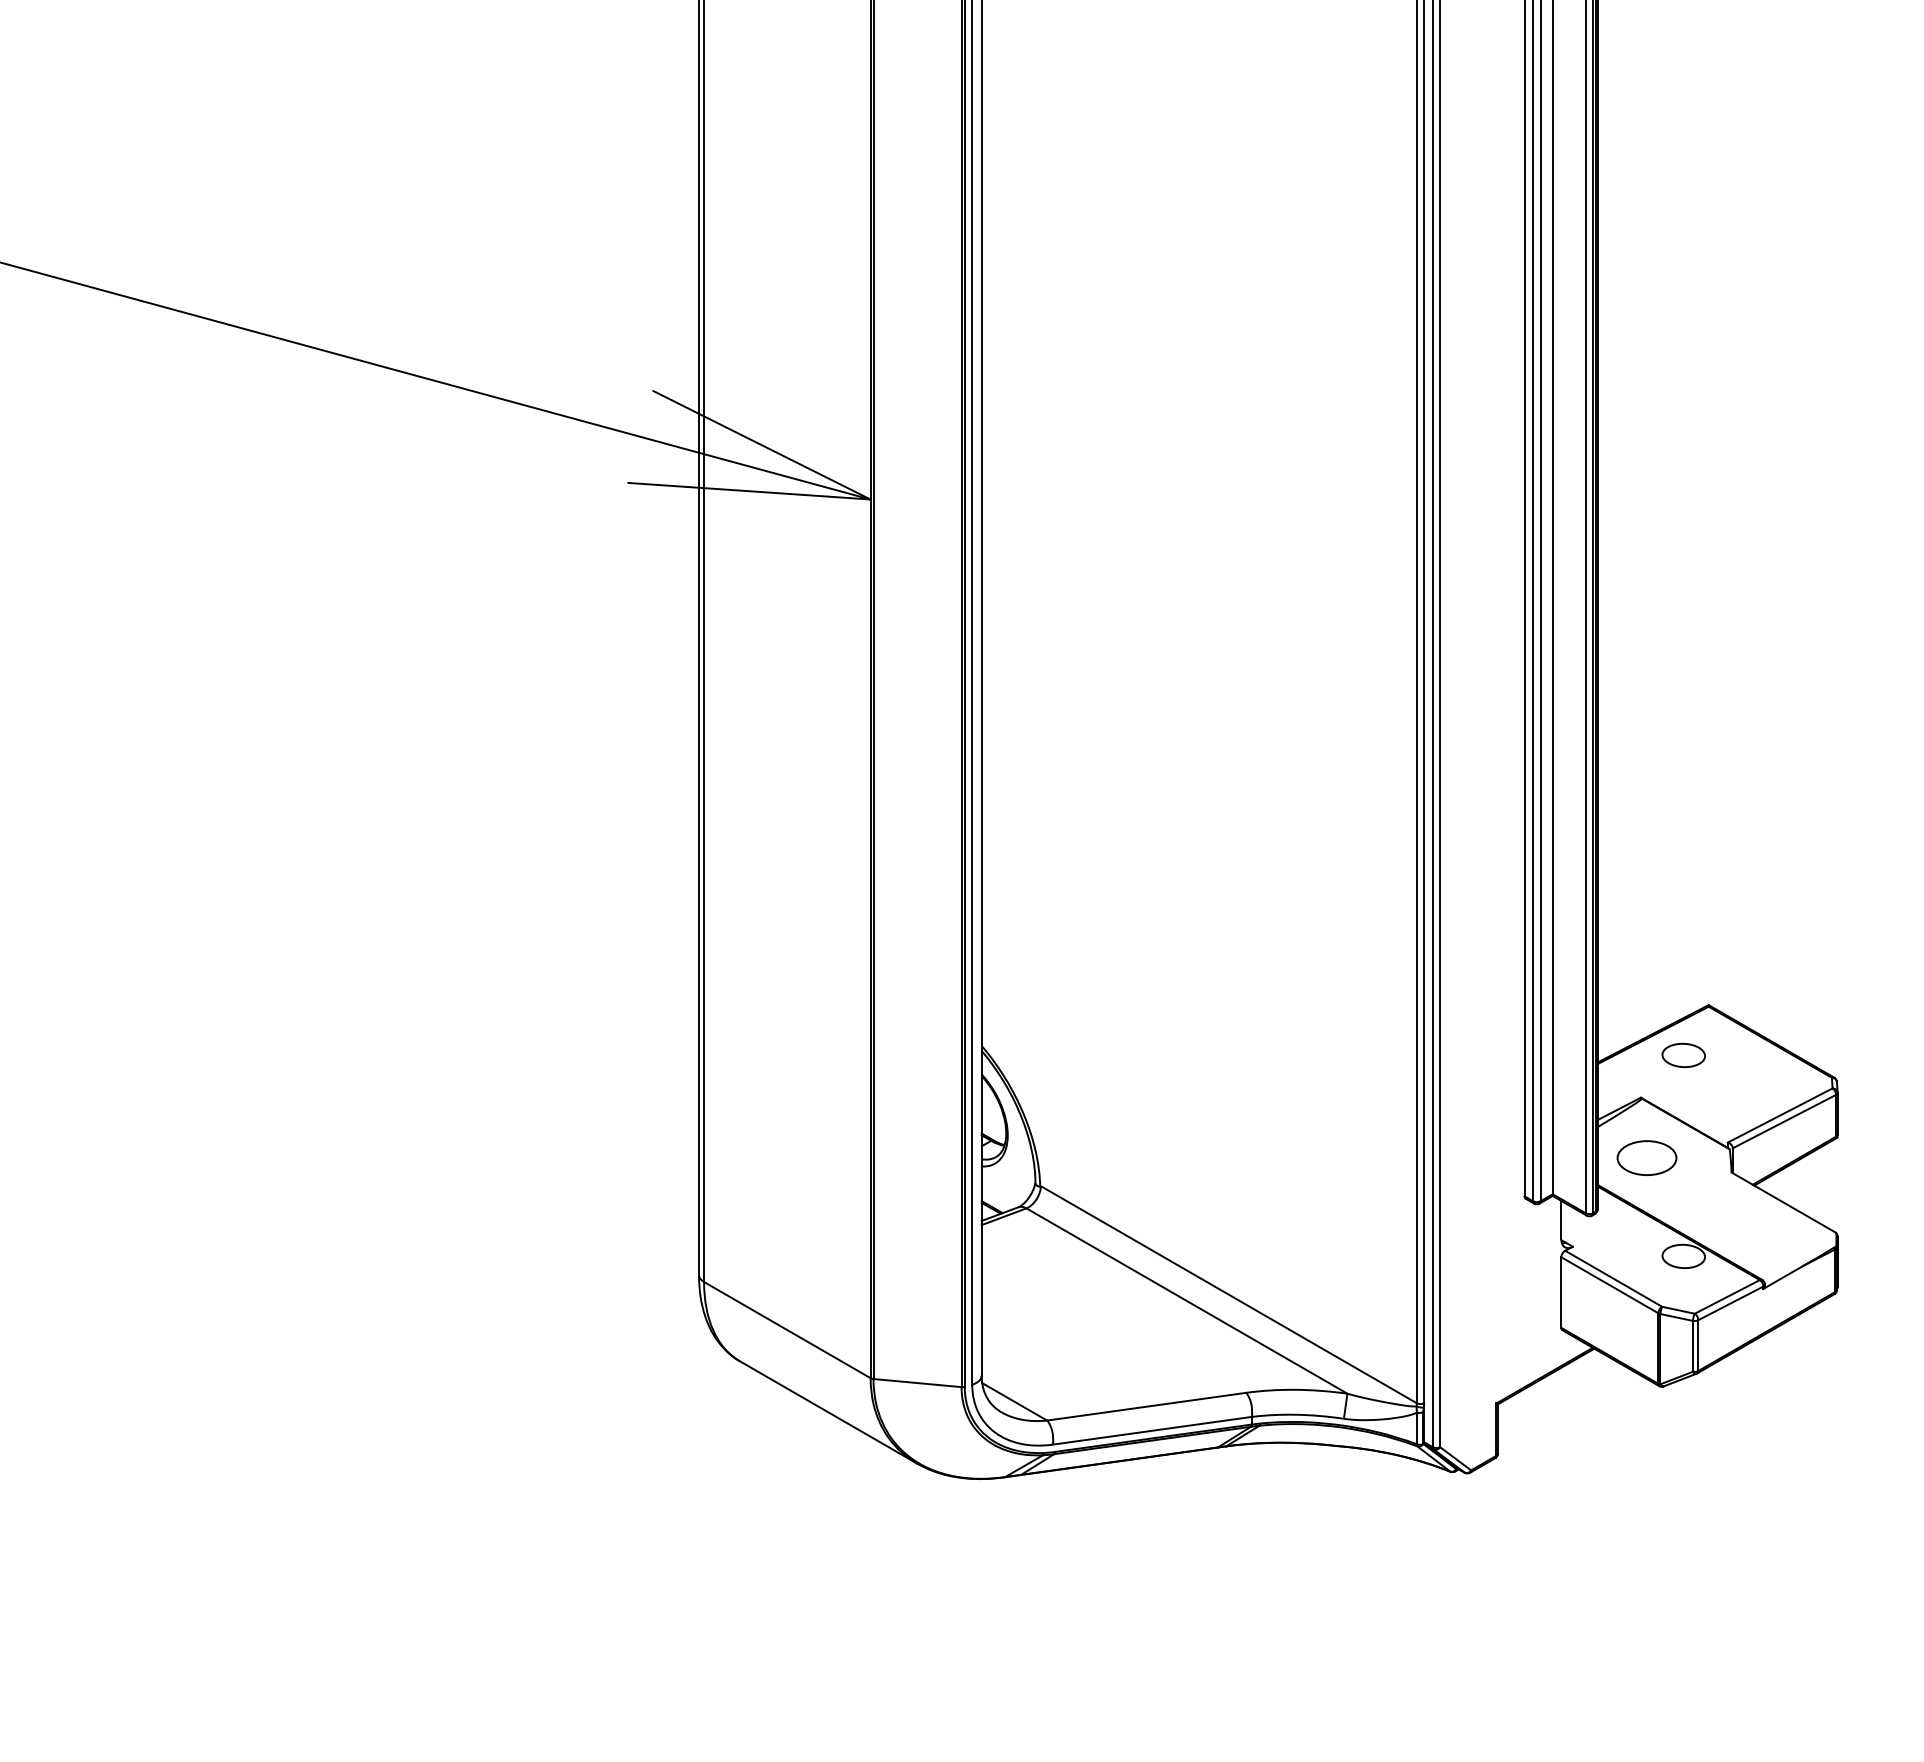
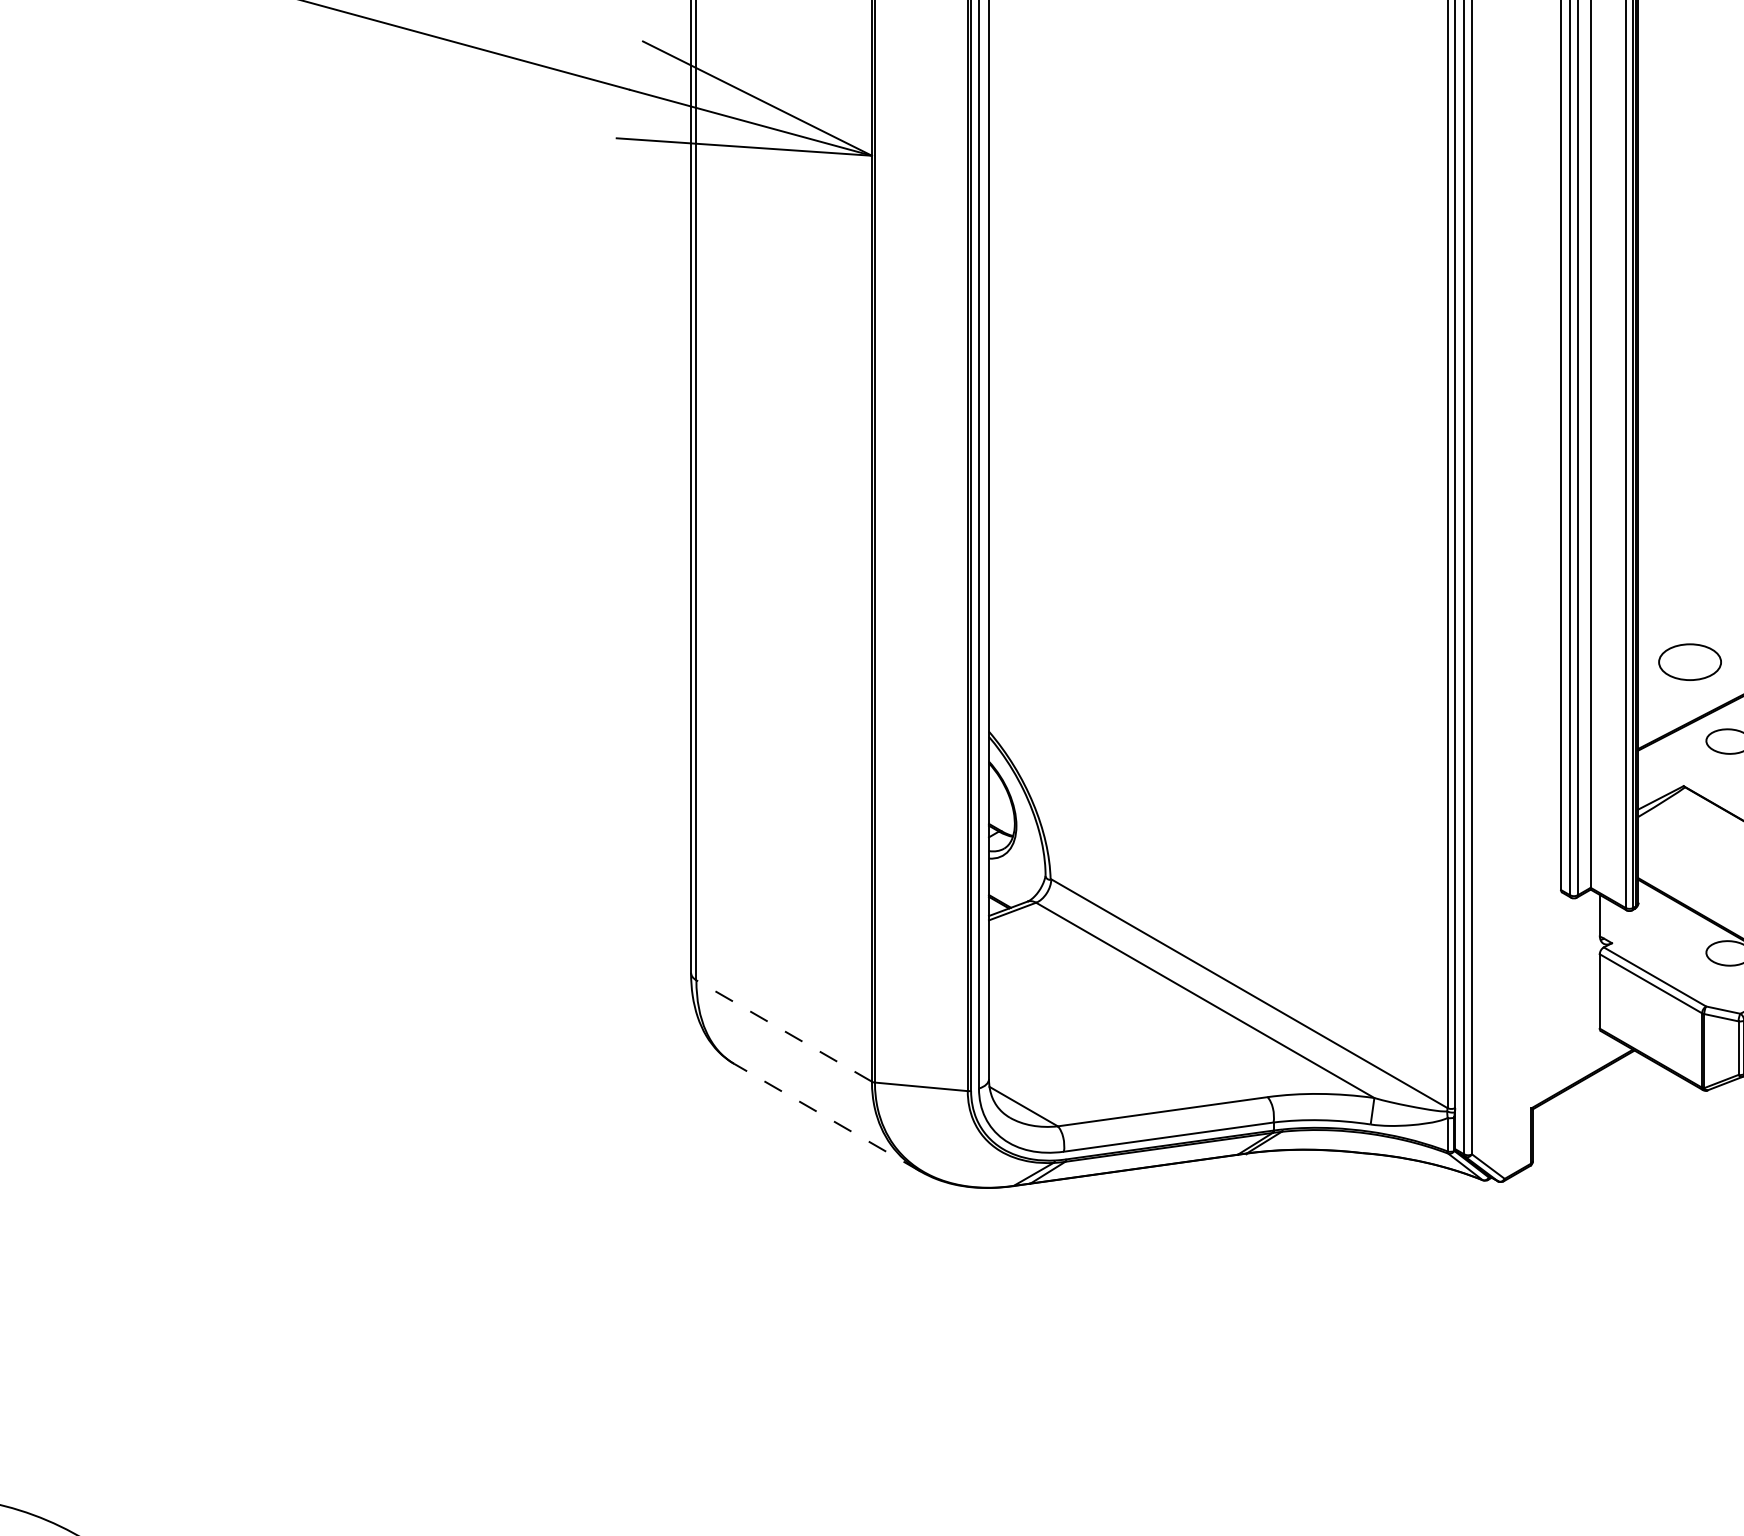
part: (1646, 1157) -> (1689, 661), moved
line: (786, 1329) -> (783, 1030), solid -> dashed
line: (828, 1412) -> (827, 1117), solid -> dashed

